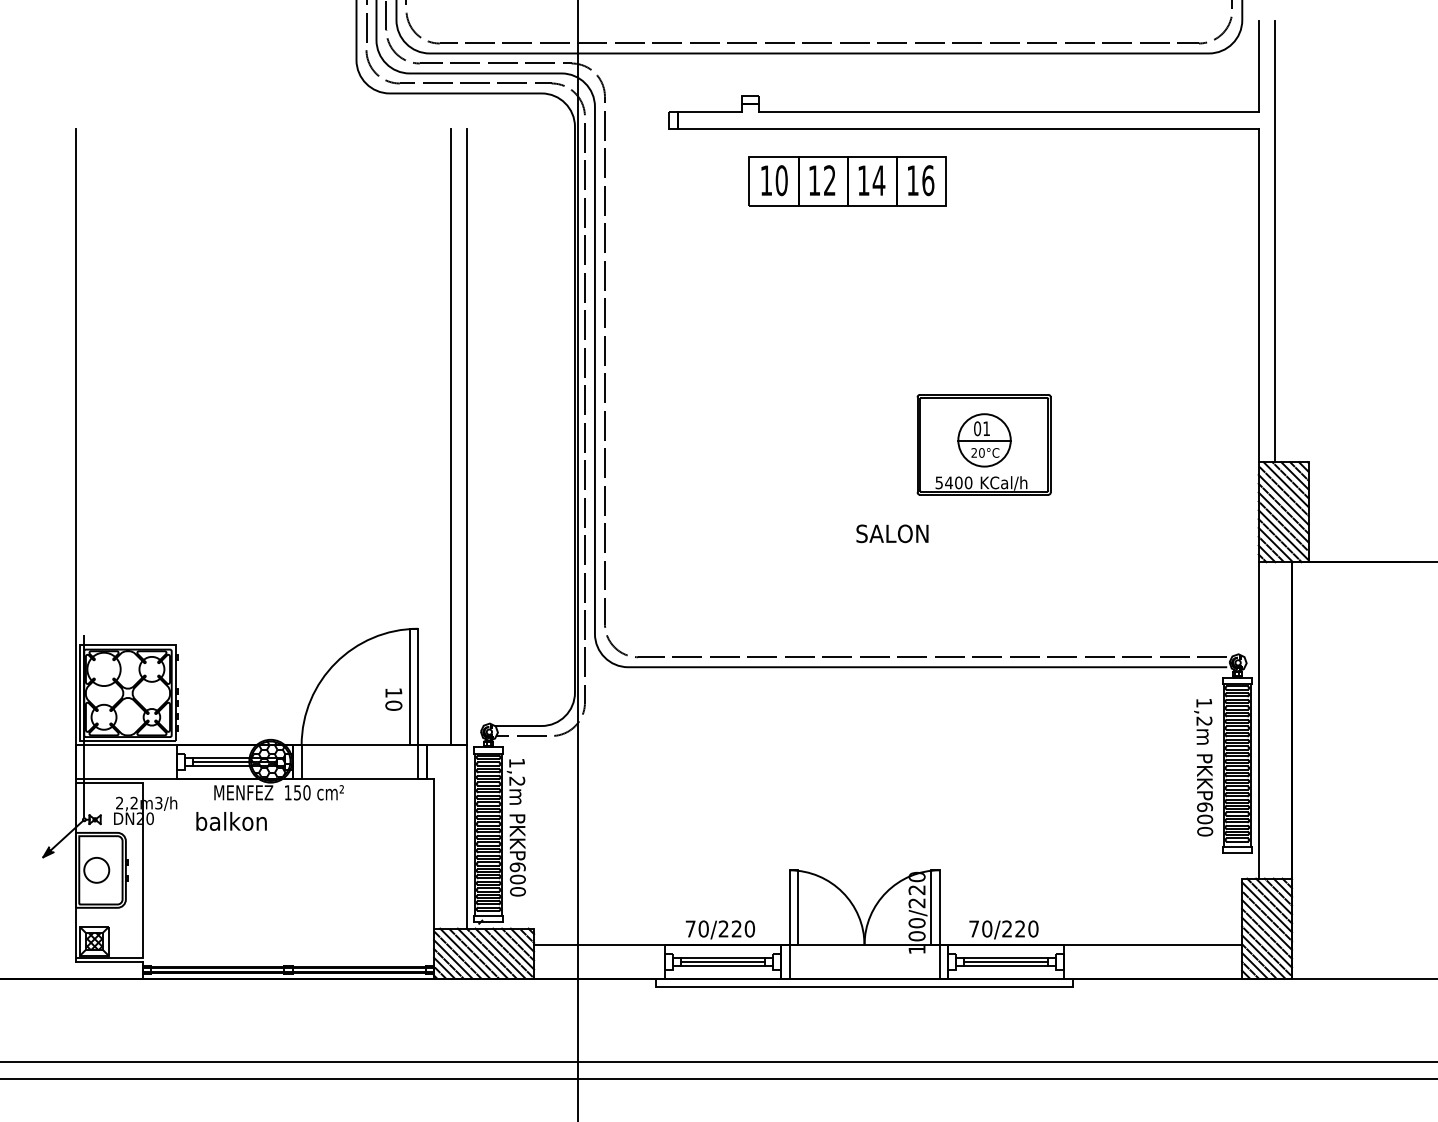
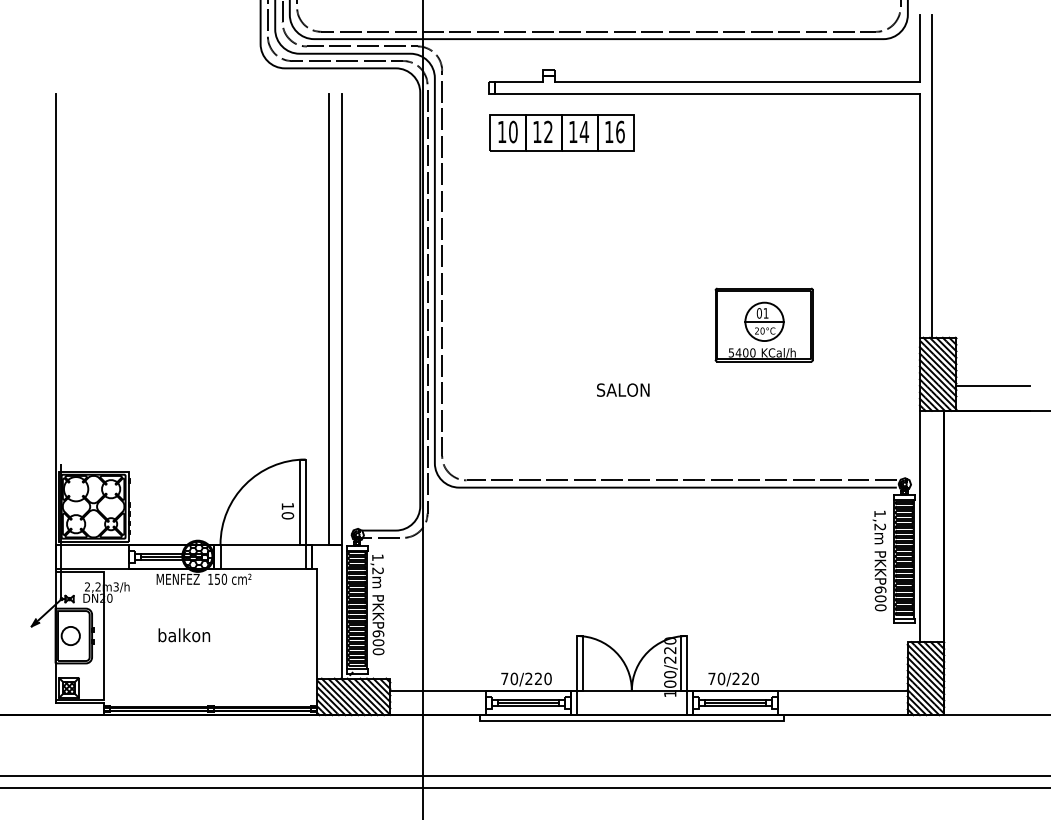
part: (847, 181) -> (561, 132), moved
part: (983, 443) -> (763, 324), moved
line: (1358, 528) -> (992, 386), added
text: (892, 532) -> (623, 389), moved
text: (231, 821) -> (184, 635), moved

